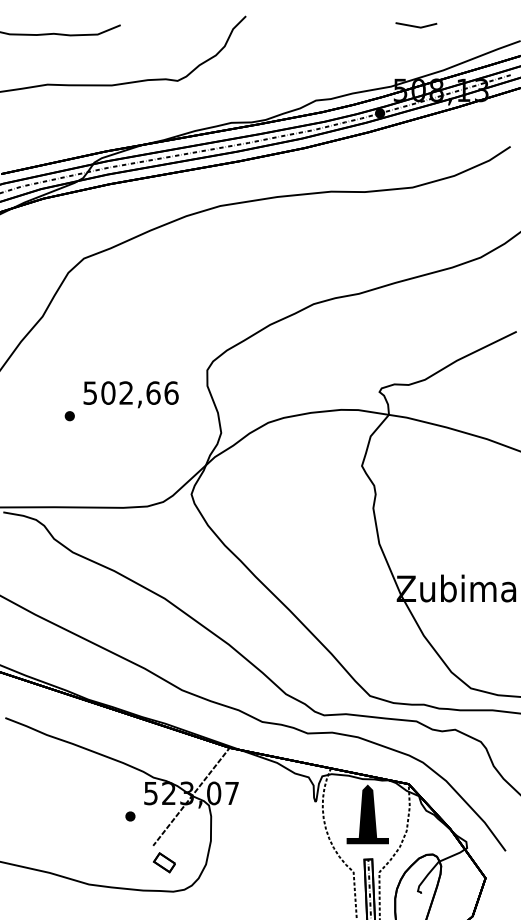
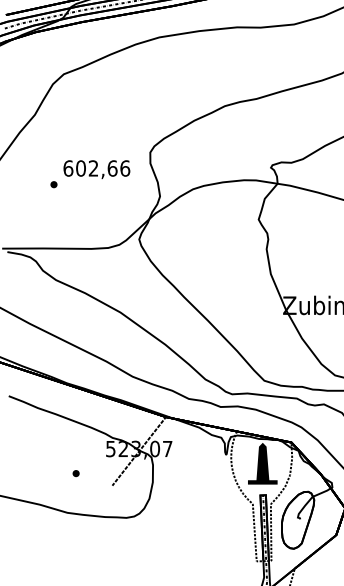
text: (90, 392) -> (68, 168), 502,66 -> 602,66
part: (130, 816) -> (76, 473), moved
part: (164, 862) -> (120, 497), removed

